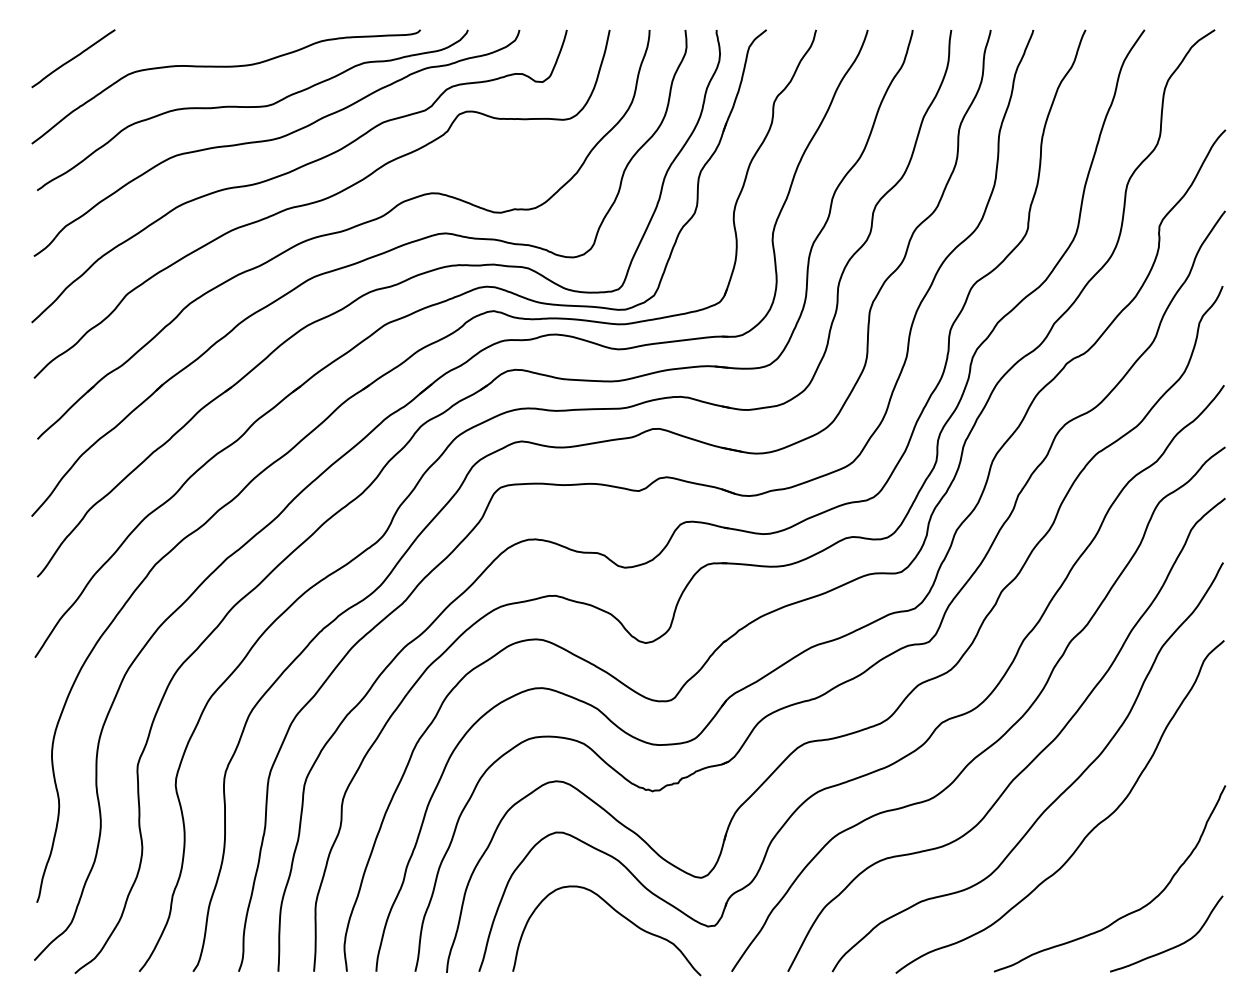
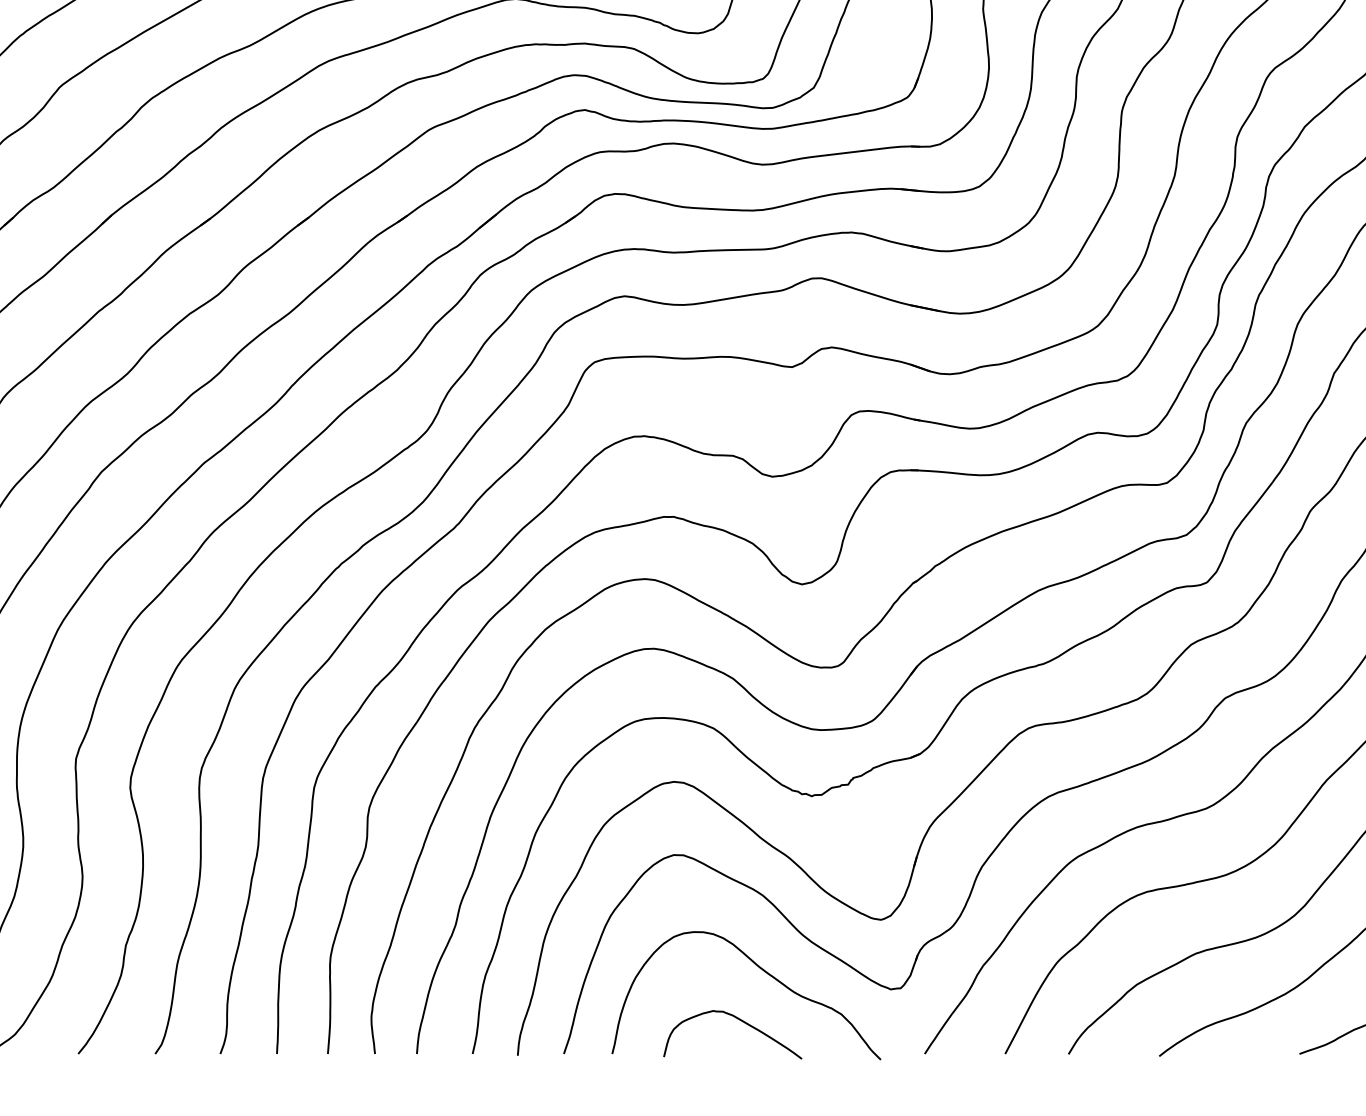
curve: (601, 948) -> (738, 1020), added

